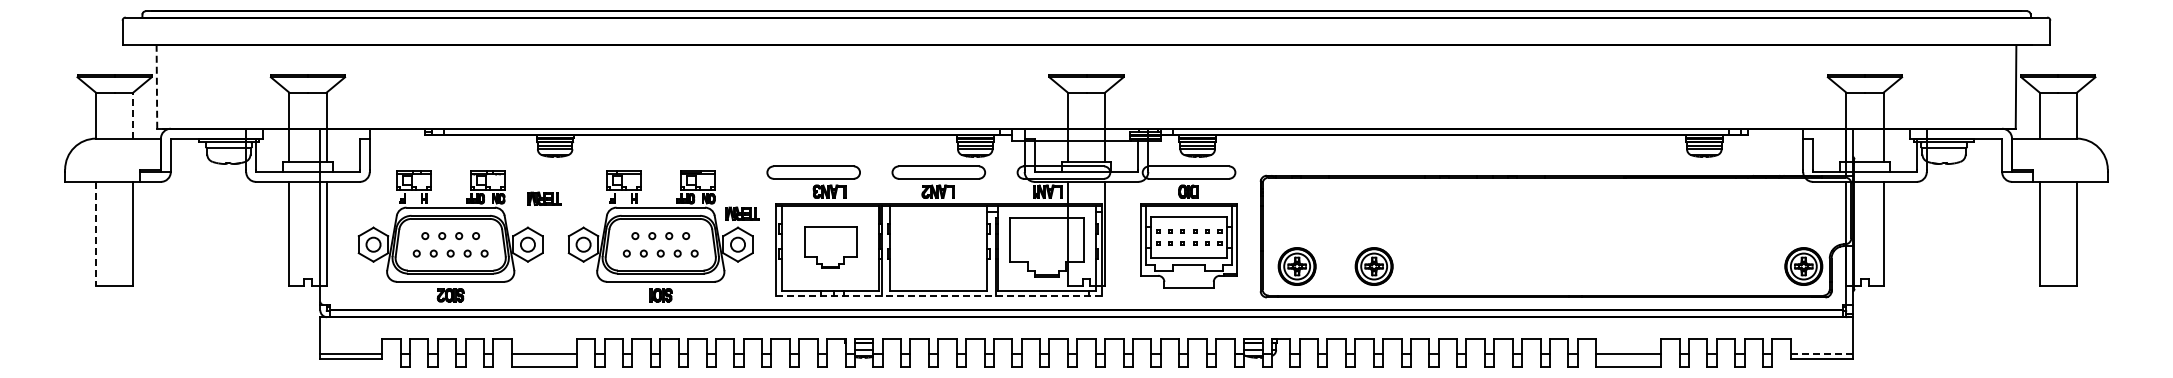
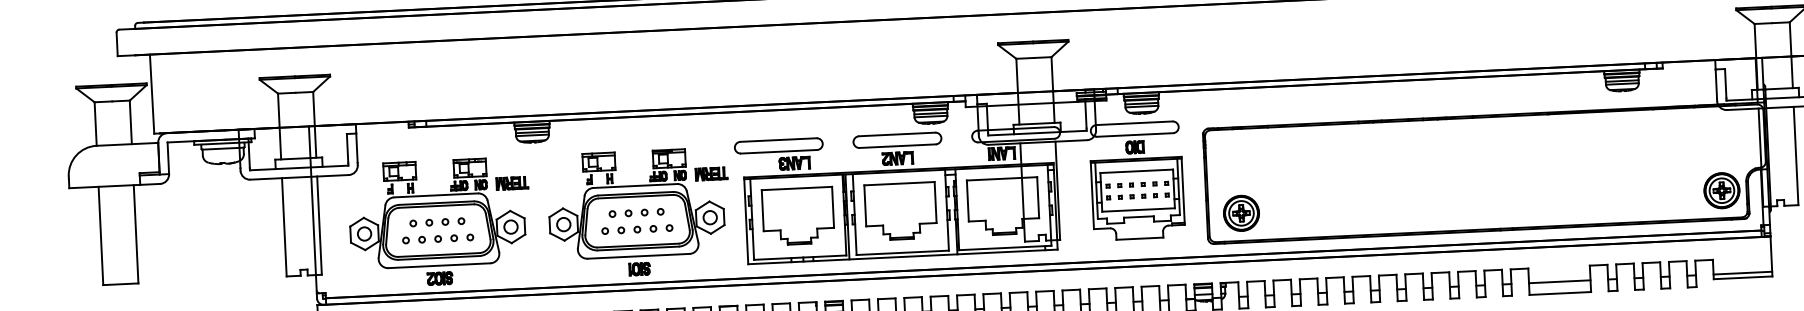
line: (156, 87) -> (151, 94), dashed -> solid
line: (133, 115) -> (131, 122), dashed -> solid
part: (544, 198) -> (512, 183), moved
part: (742, 213) -> (711, 173), moved
line: (96, 233) -> (101, 235), dashed -> solid
part: (830, 247) -> (798, 216), size x1.43
part: (938, 247) -> (900, 211), added
part: (1373, 266) -> (1313, 209), removed
line: (939, 295) -> (903, 256), dashed -> solid
line: (1821, 354) -> (1742, 273), dashed -> solid

